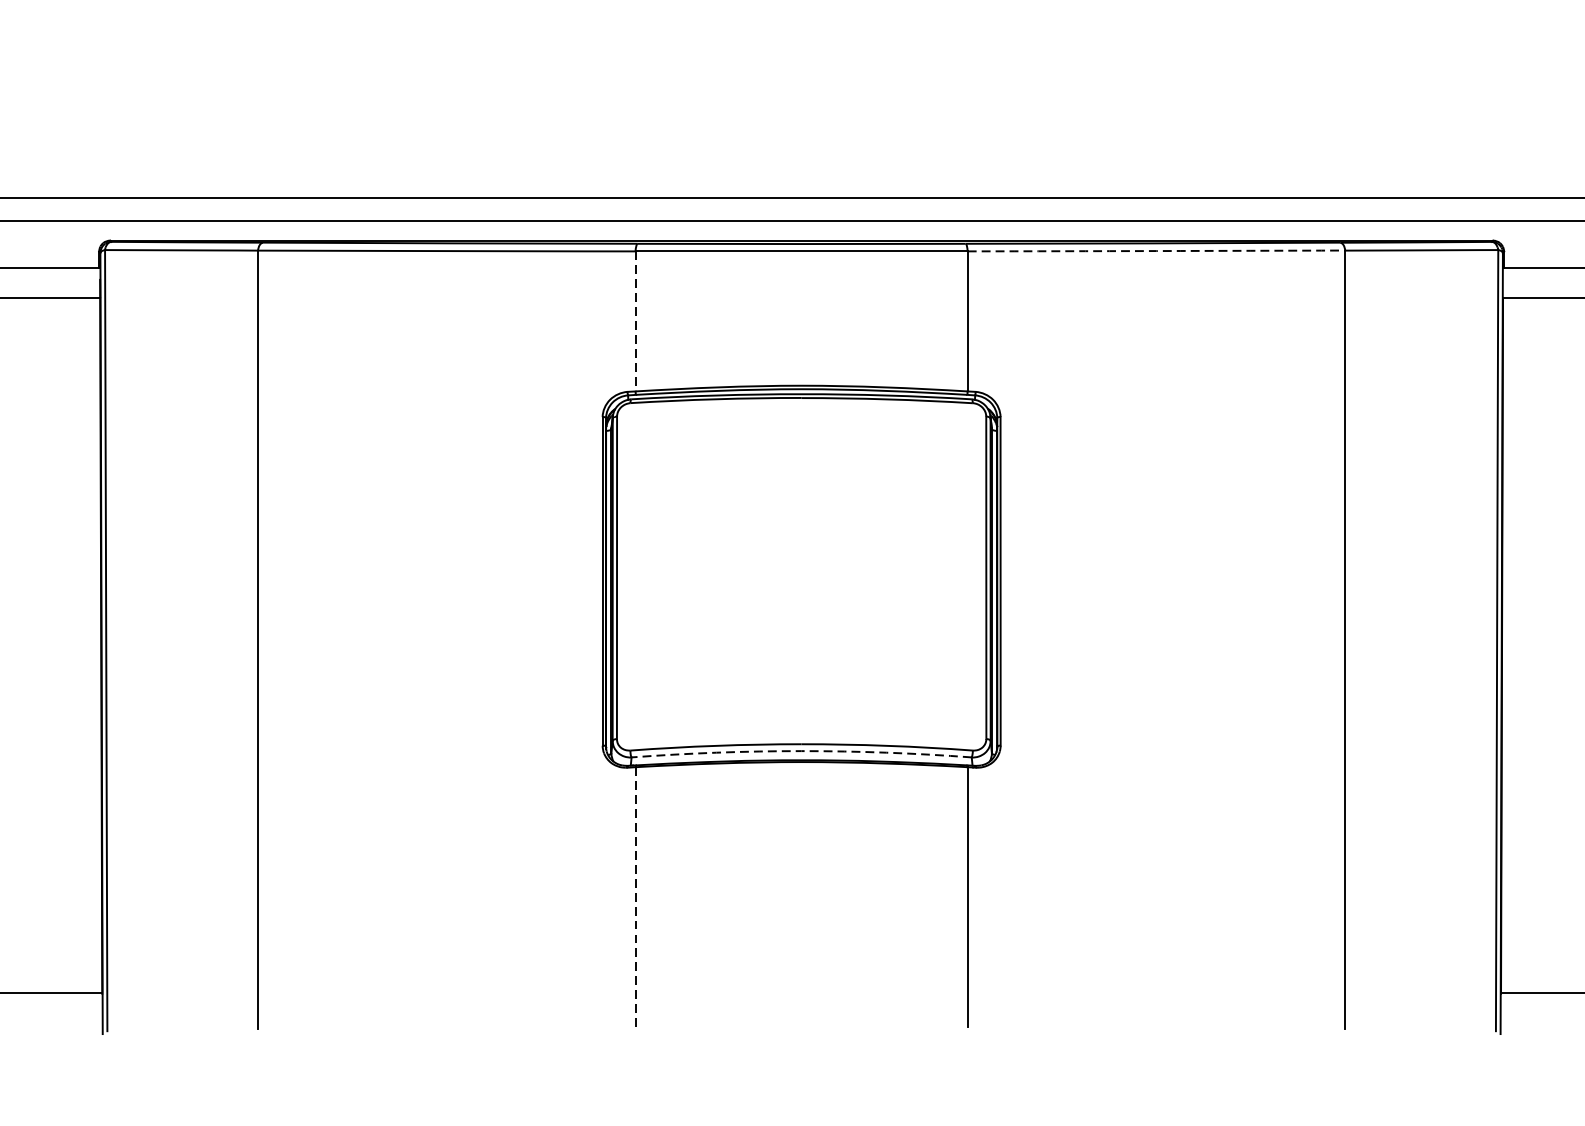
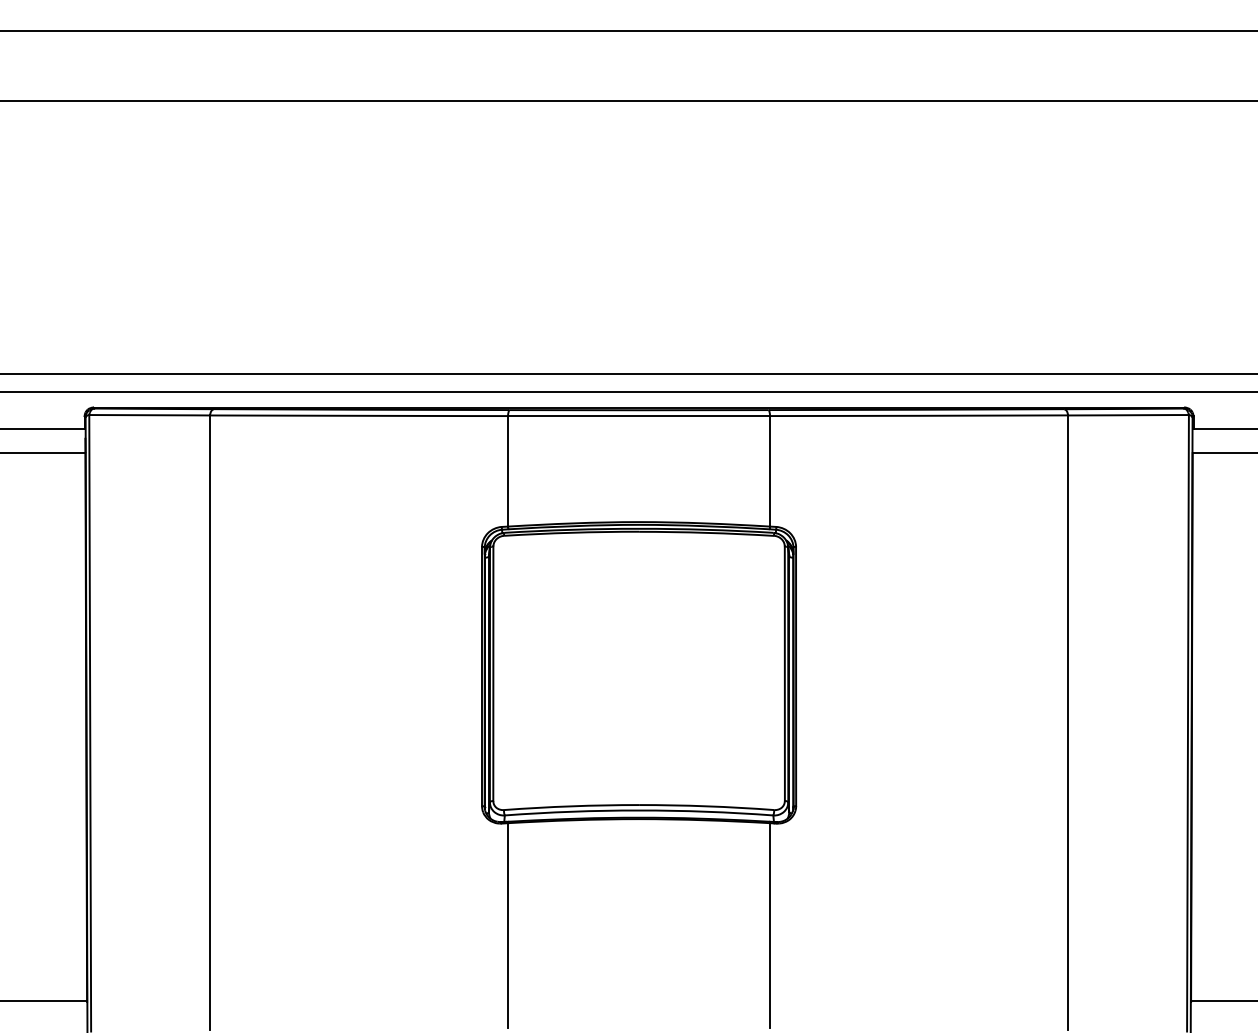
arc: (1156, 250) -> (919, 415), dashed -> solid
line: (636, 321) -> (508, 471), dashed -> solid
arc: (802, 751) -> (639, 810), dashed -> solid
line: (636, 898) -> (508, 926), dashed -> solid

